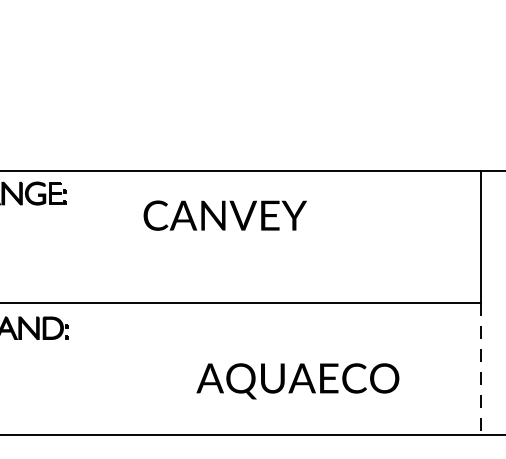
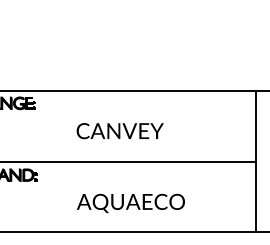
text: (223, 216) -> (119, 131), moved
line: (480, 370) -> (256, 197), dashed -> solid
text: (297, 381) -> (130, 203), moved

